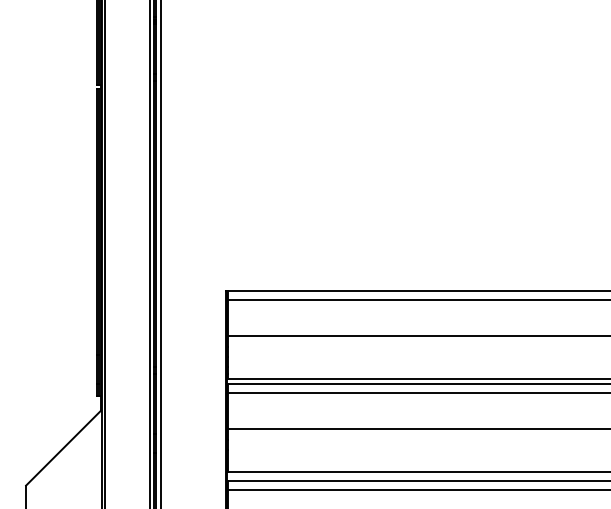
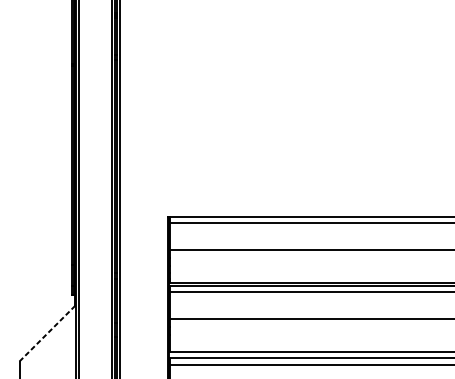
line: (63, 447) -> (47, 333), solid -> dashed

